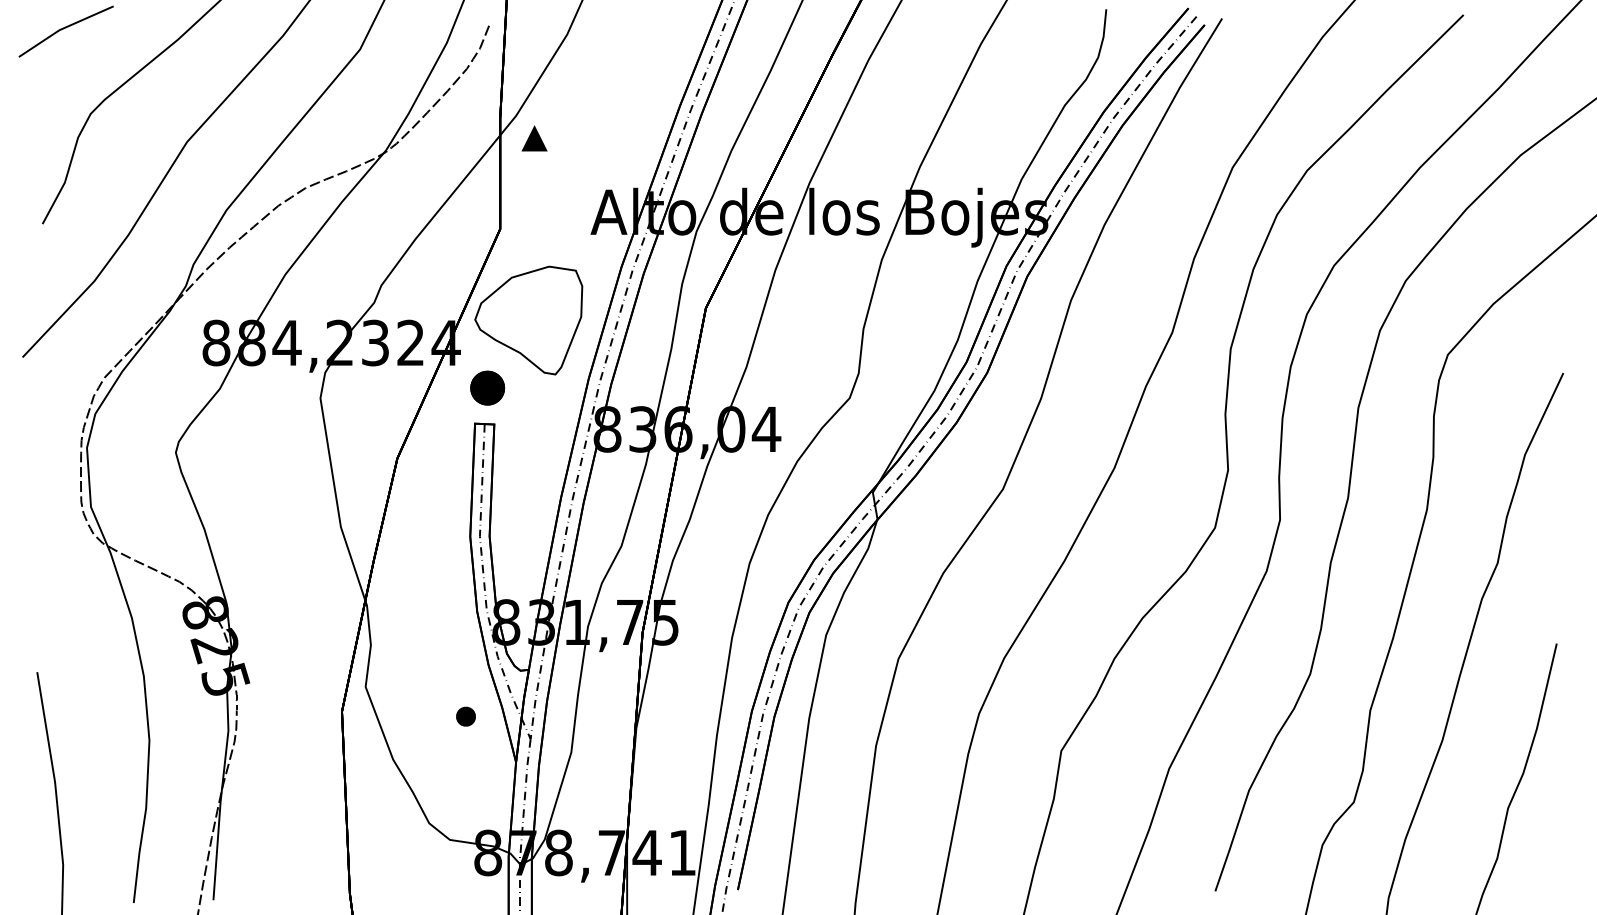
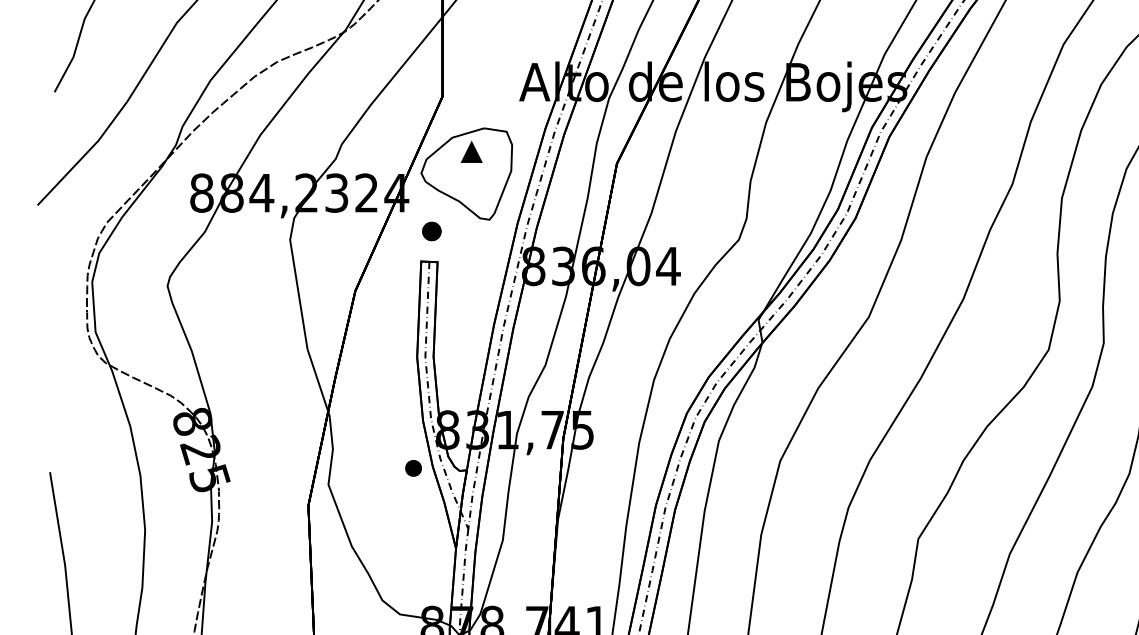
part: (534, 138) -> (471, 151), moved
part: (487, 388) -> (431, 231), size x0.62
part: (465, 716) -> (413, 468), moved

